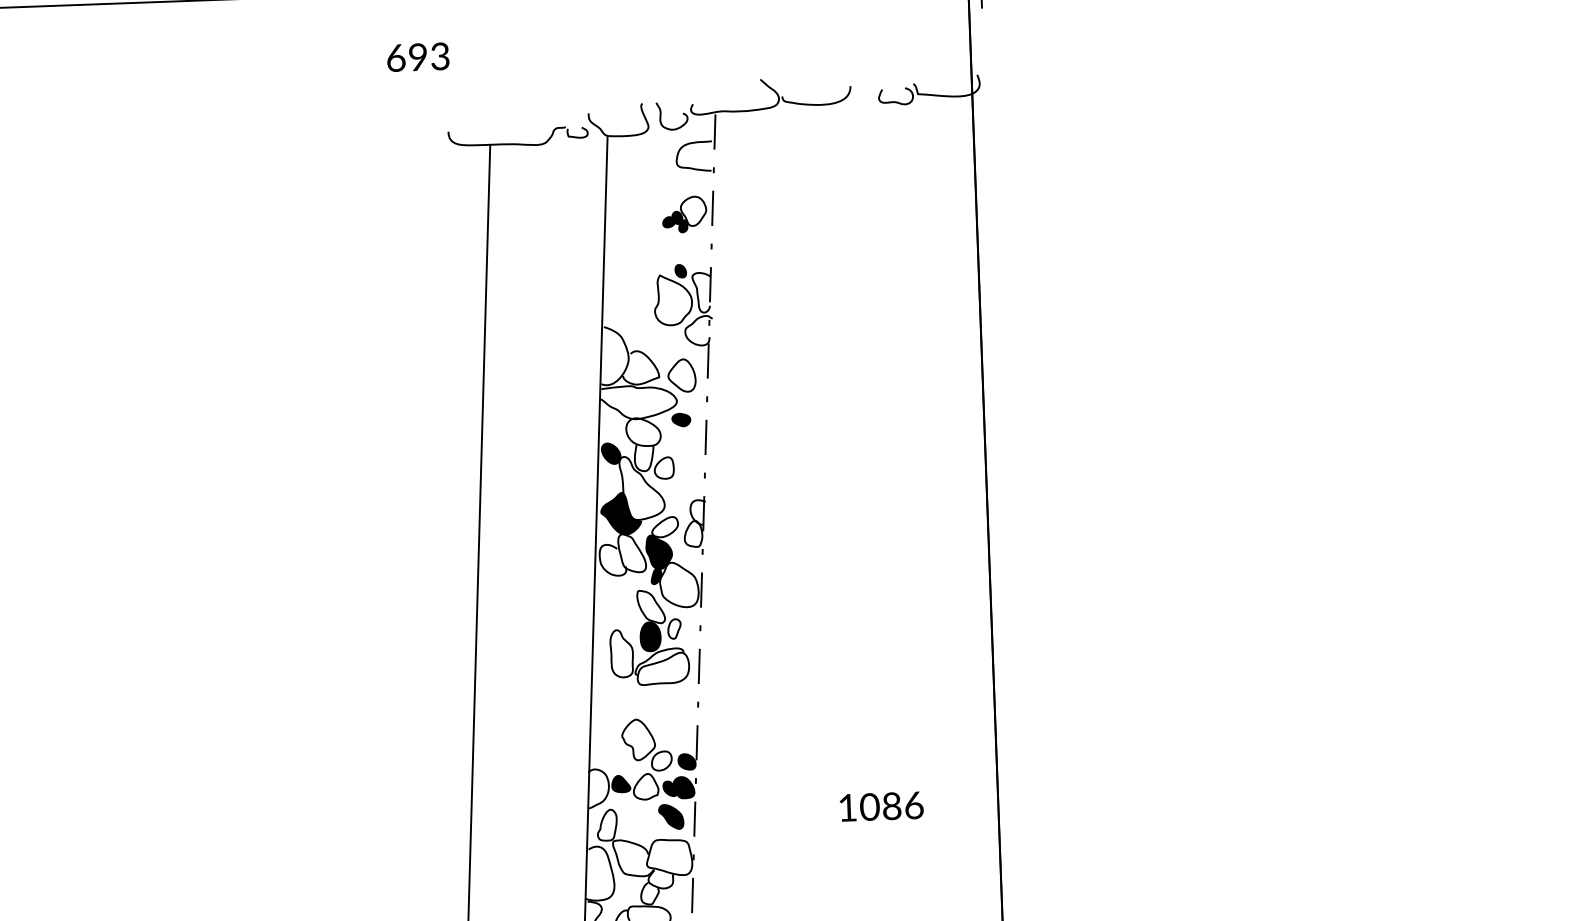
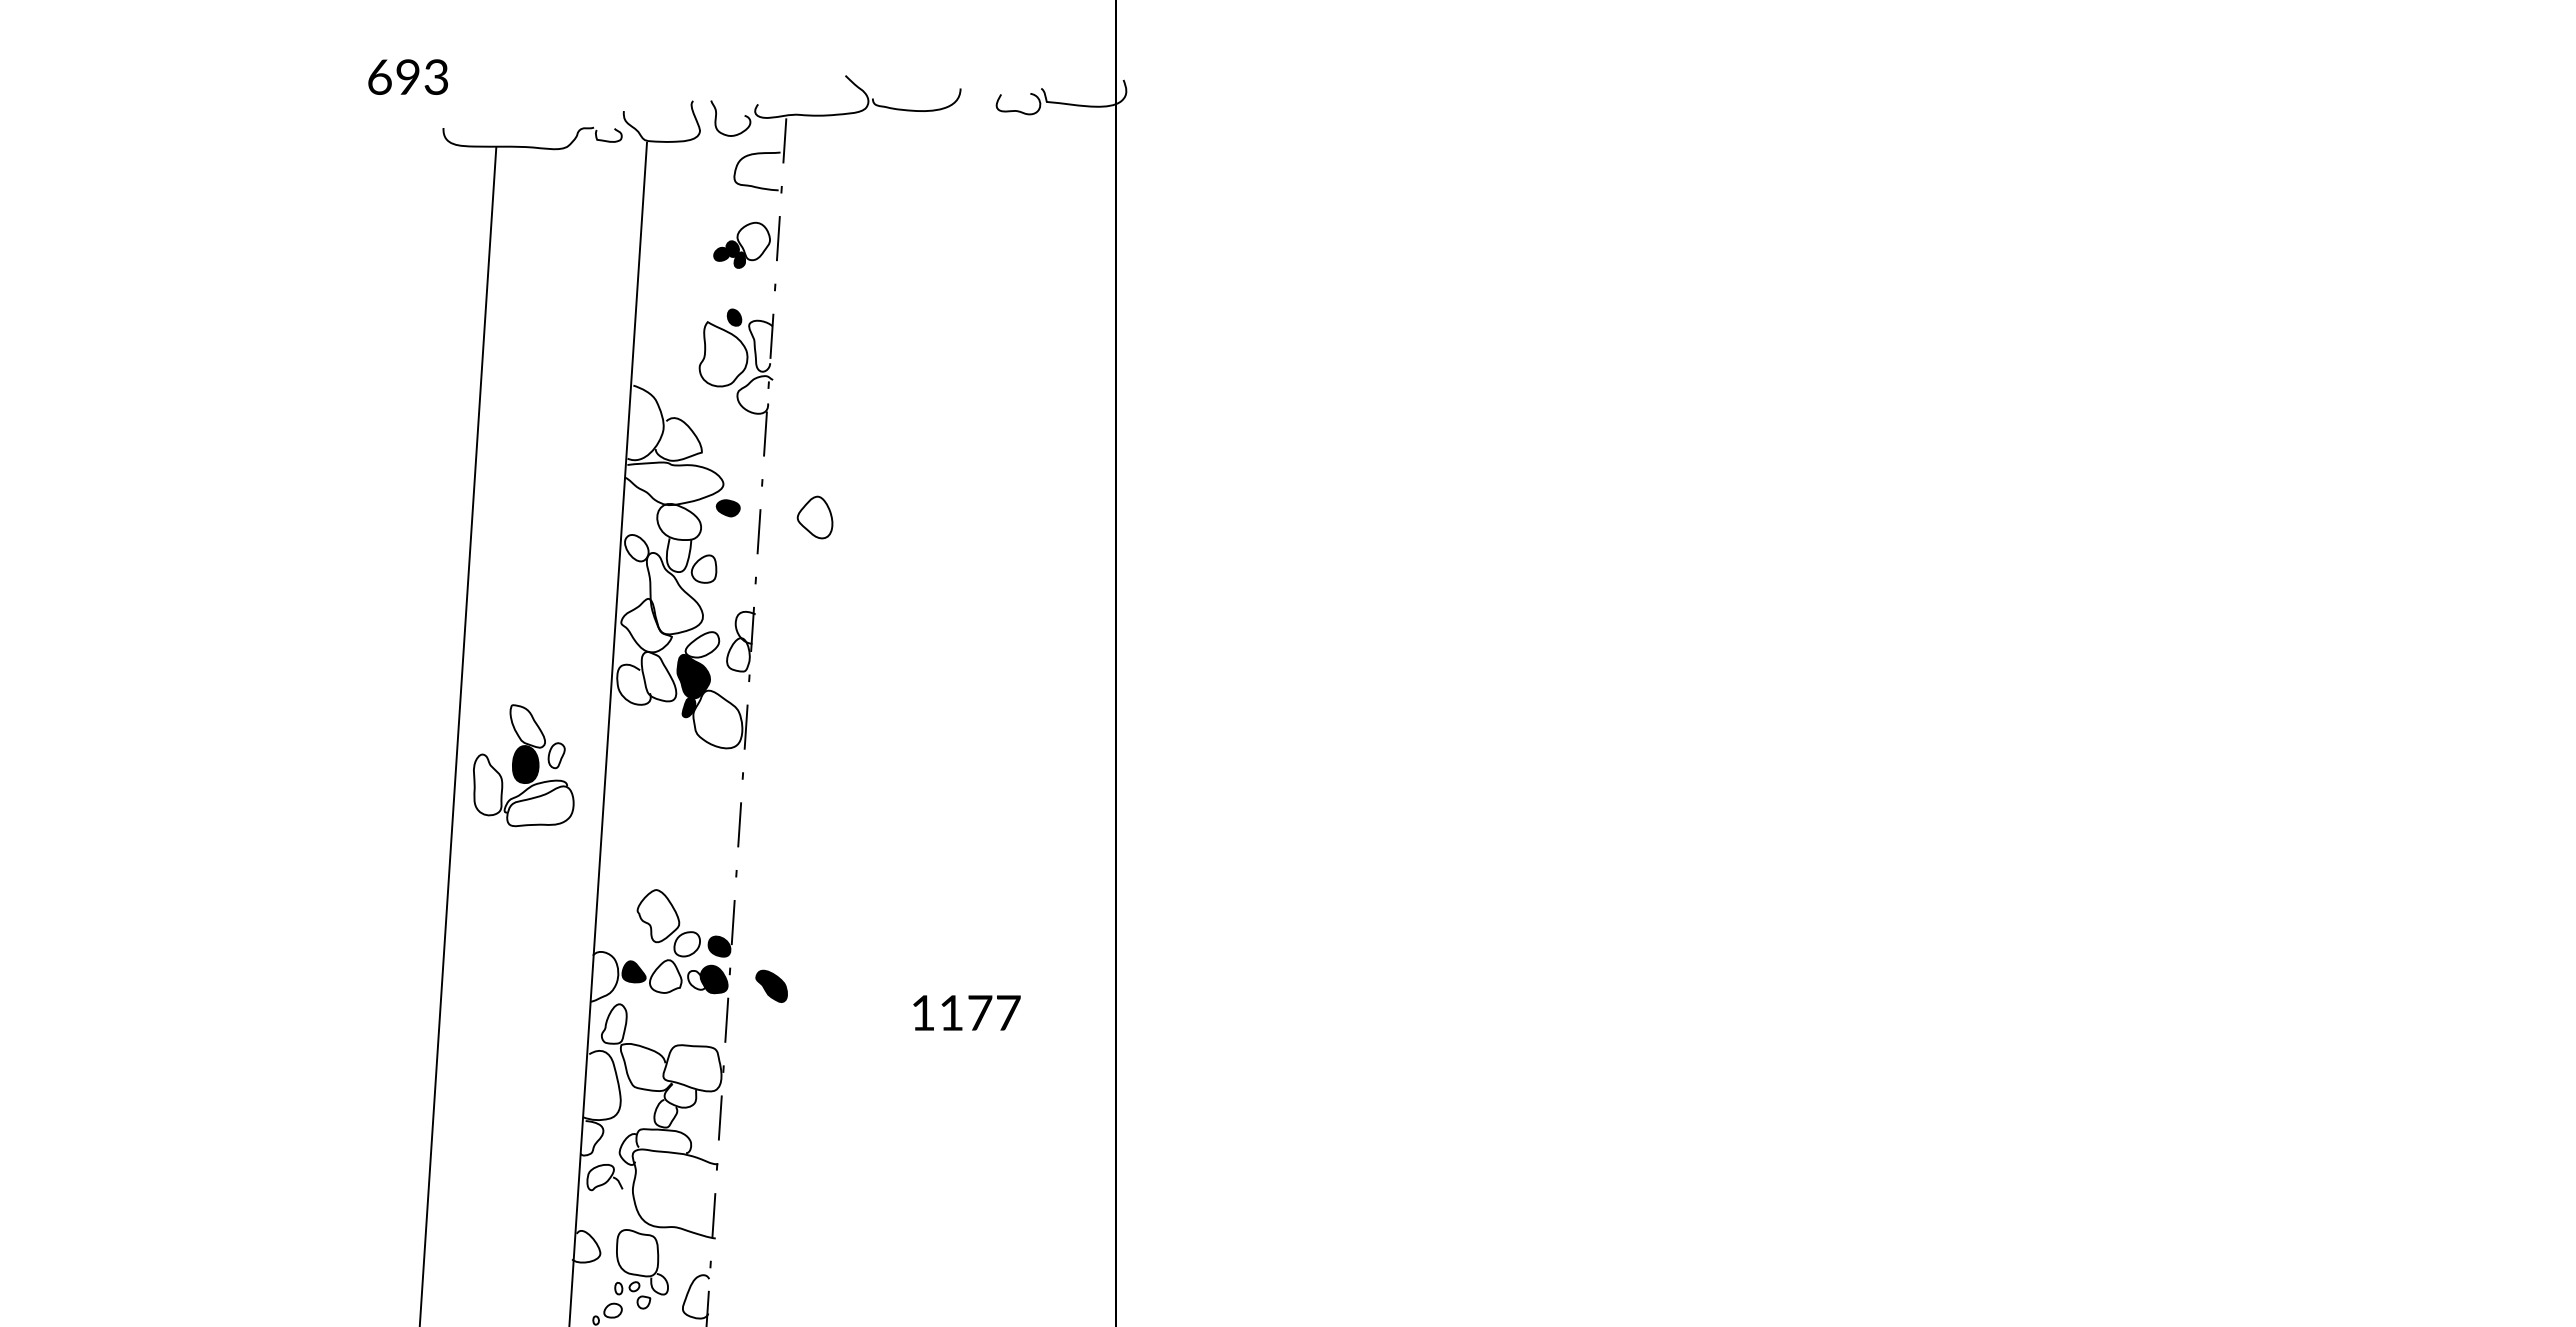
text: (417, 56) -> (407, 76), moved
part: (681, 375) -> (814, 517), moved
fill: (610, 453) -> (636, 548), removed
fill: (620, 513) -> (646, 625), removed
part: (648, 637) -> (523, 765), moved
fill: (670, 788) -> (696, 979), removed
text: (891, 805) -> (979, 1012), 1086 -> 1177
part: (671, 816) -> (771, 985), moved

